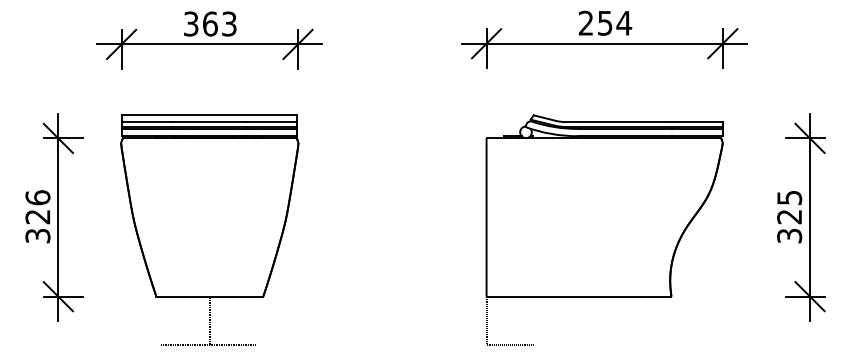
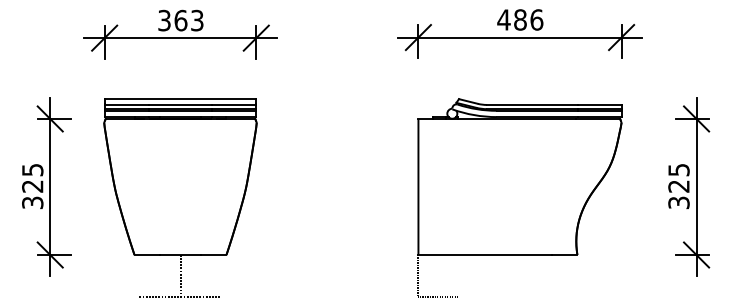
text: (605, 22) -> (520, 19), 254 -> 486
text: (37, 197) -> (32, 169), 326 -> 325

